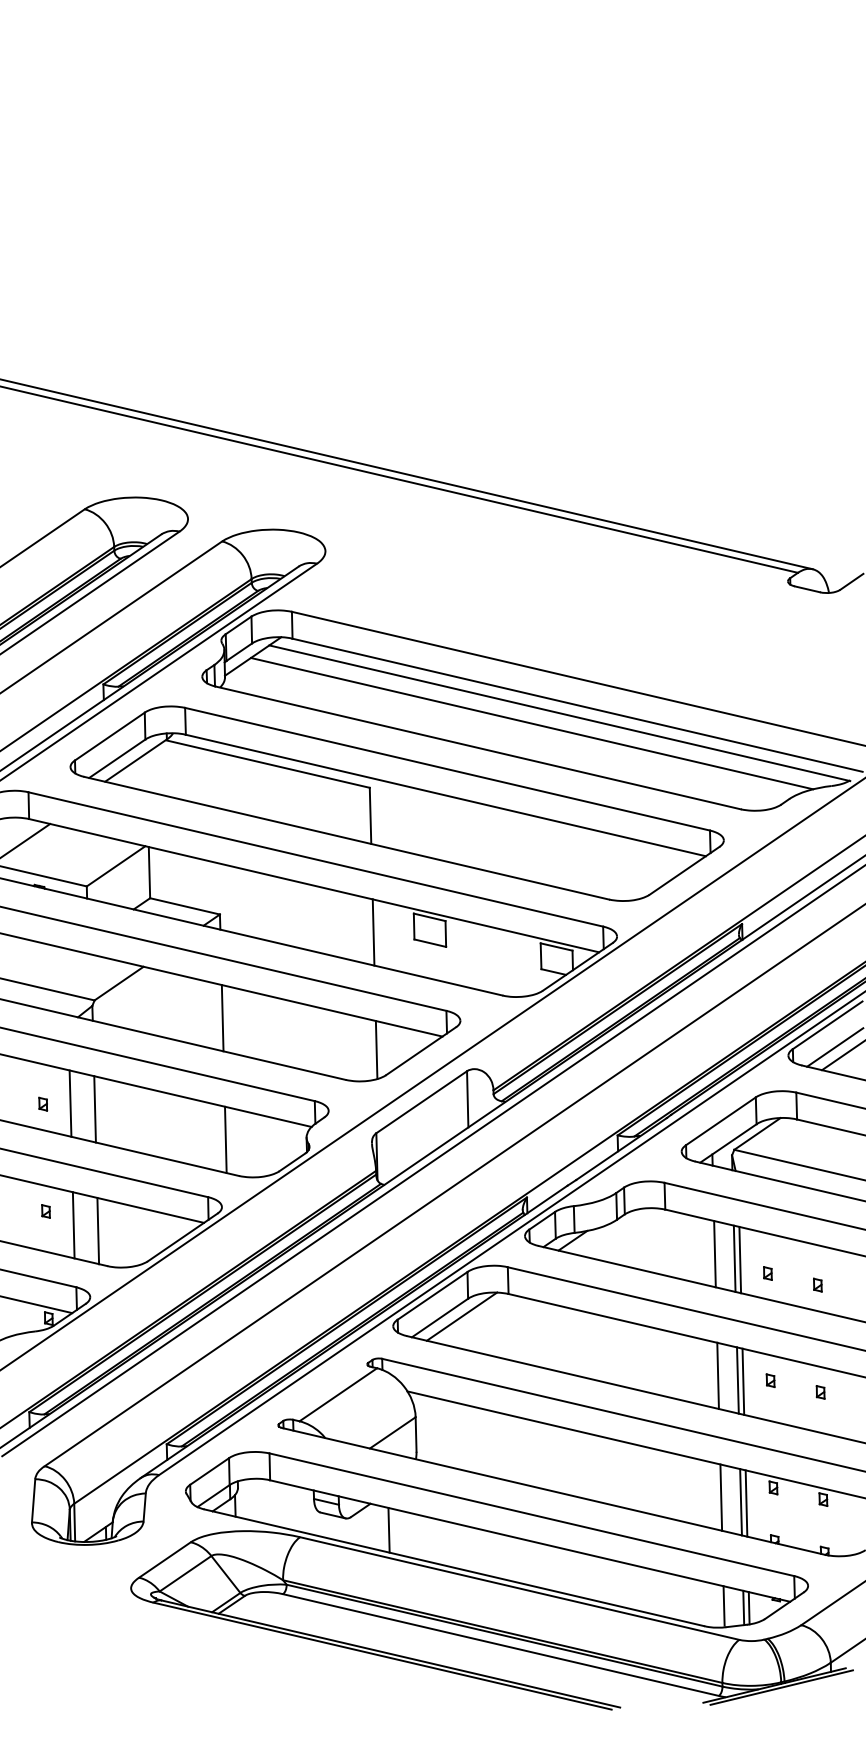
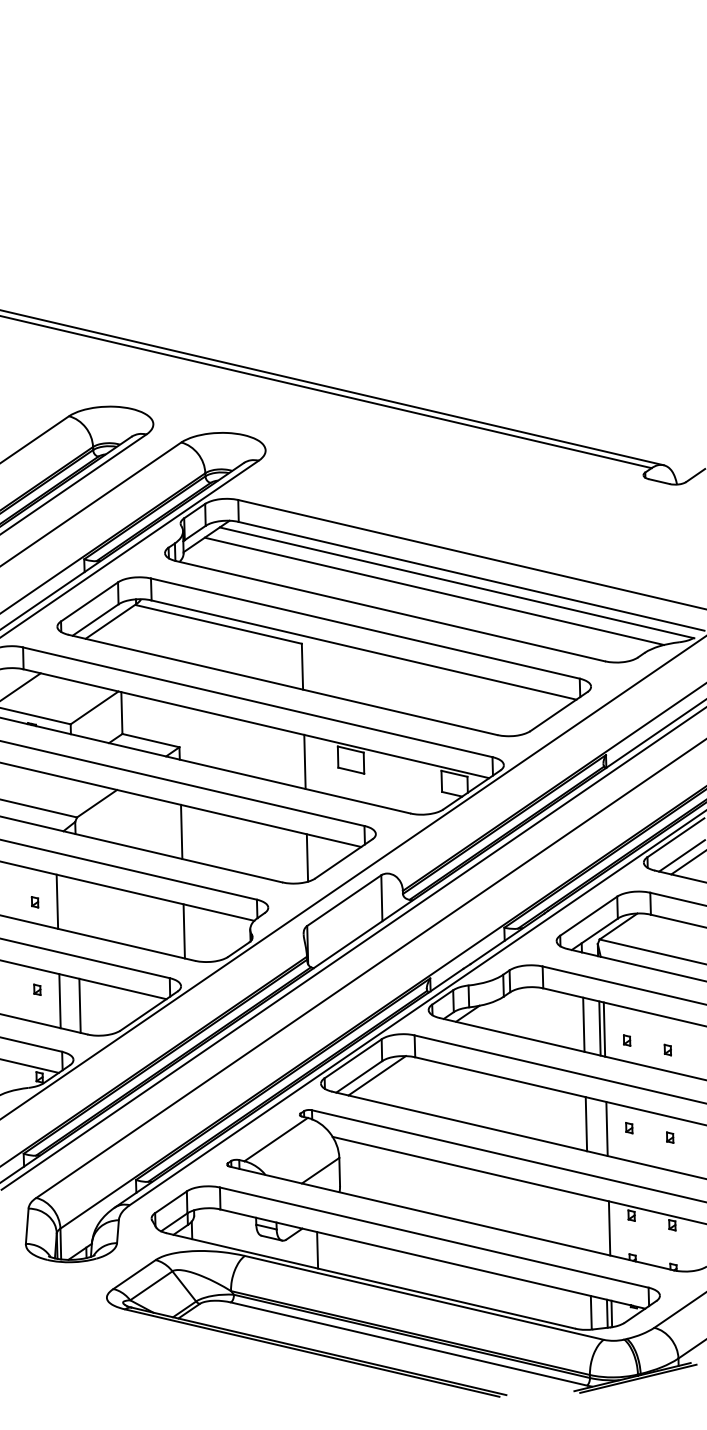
line: (94, 1109) -> (76, 906), removed
line: (737, 1380) -> (602, 1127), removed
line: (721, 1497) -> (589, 1223), removed
line: (740, 1502) -> (604, 1227), removed

